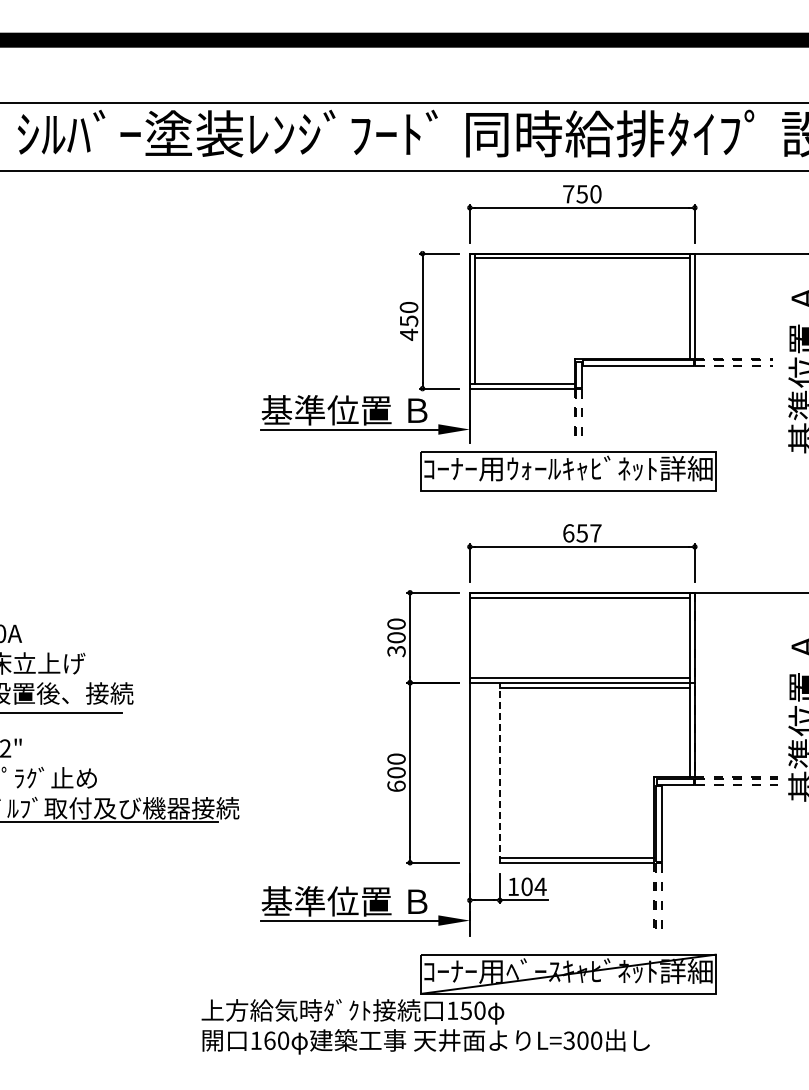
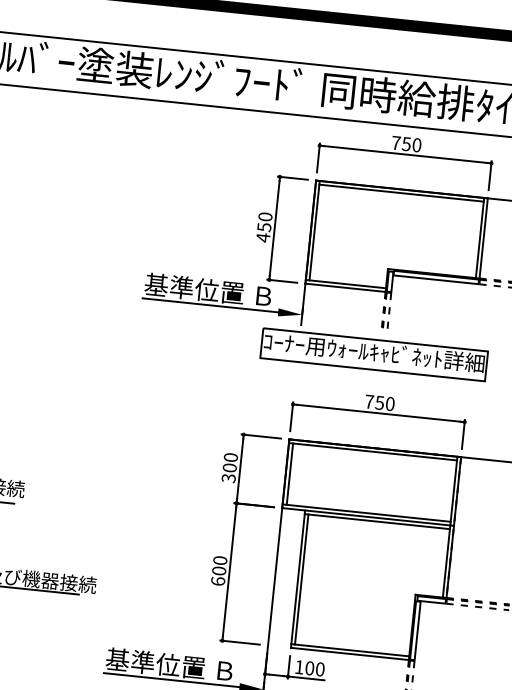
text: (582, 533) -> (379, 403), 657 -> 750
line: (475, 637) -> (290, 474), added
line: (499, 772) -> (297, 578), dashed -> solid
line: (504, 772) -> (301, 579), added
text: (540, 886) -> (320, 669), 104 -> 100

